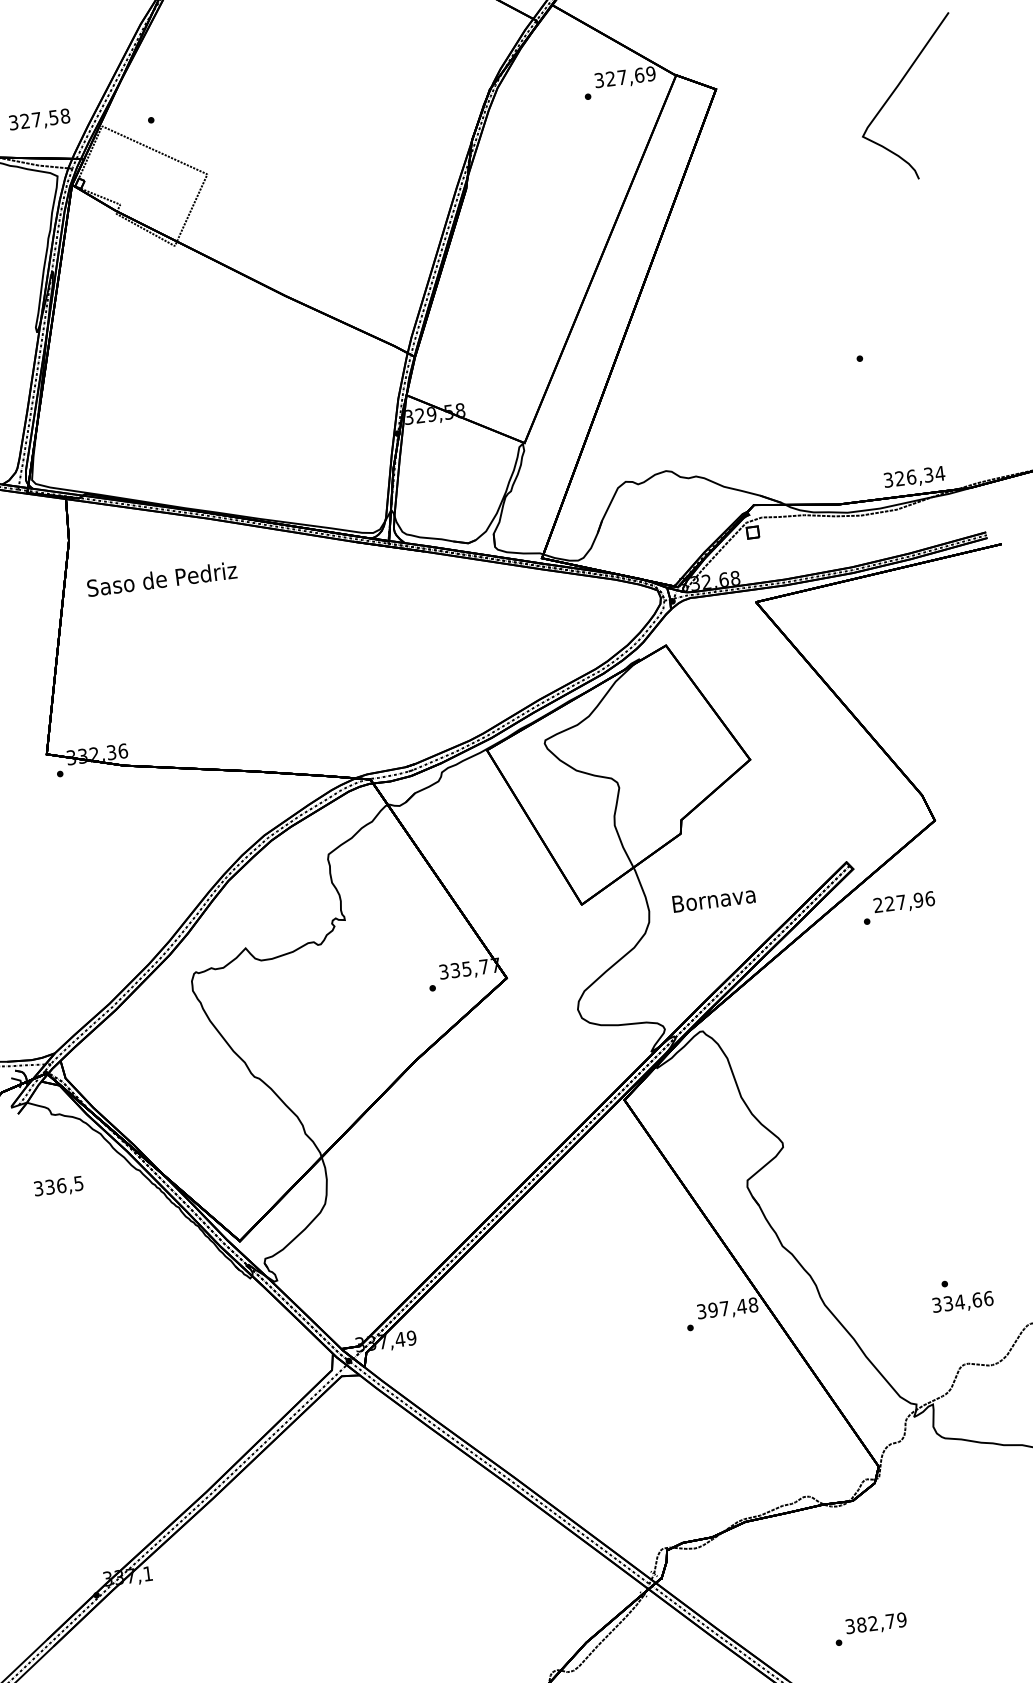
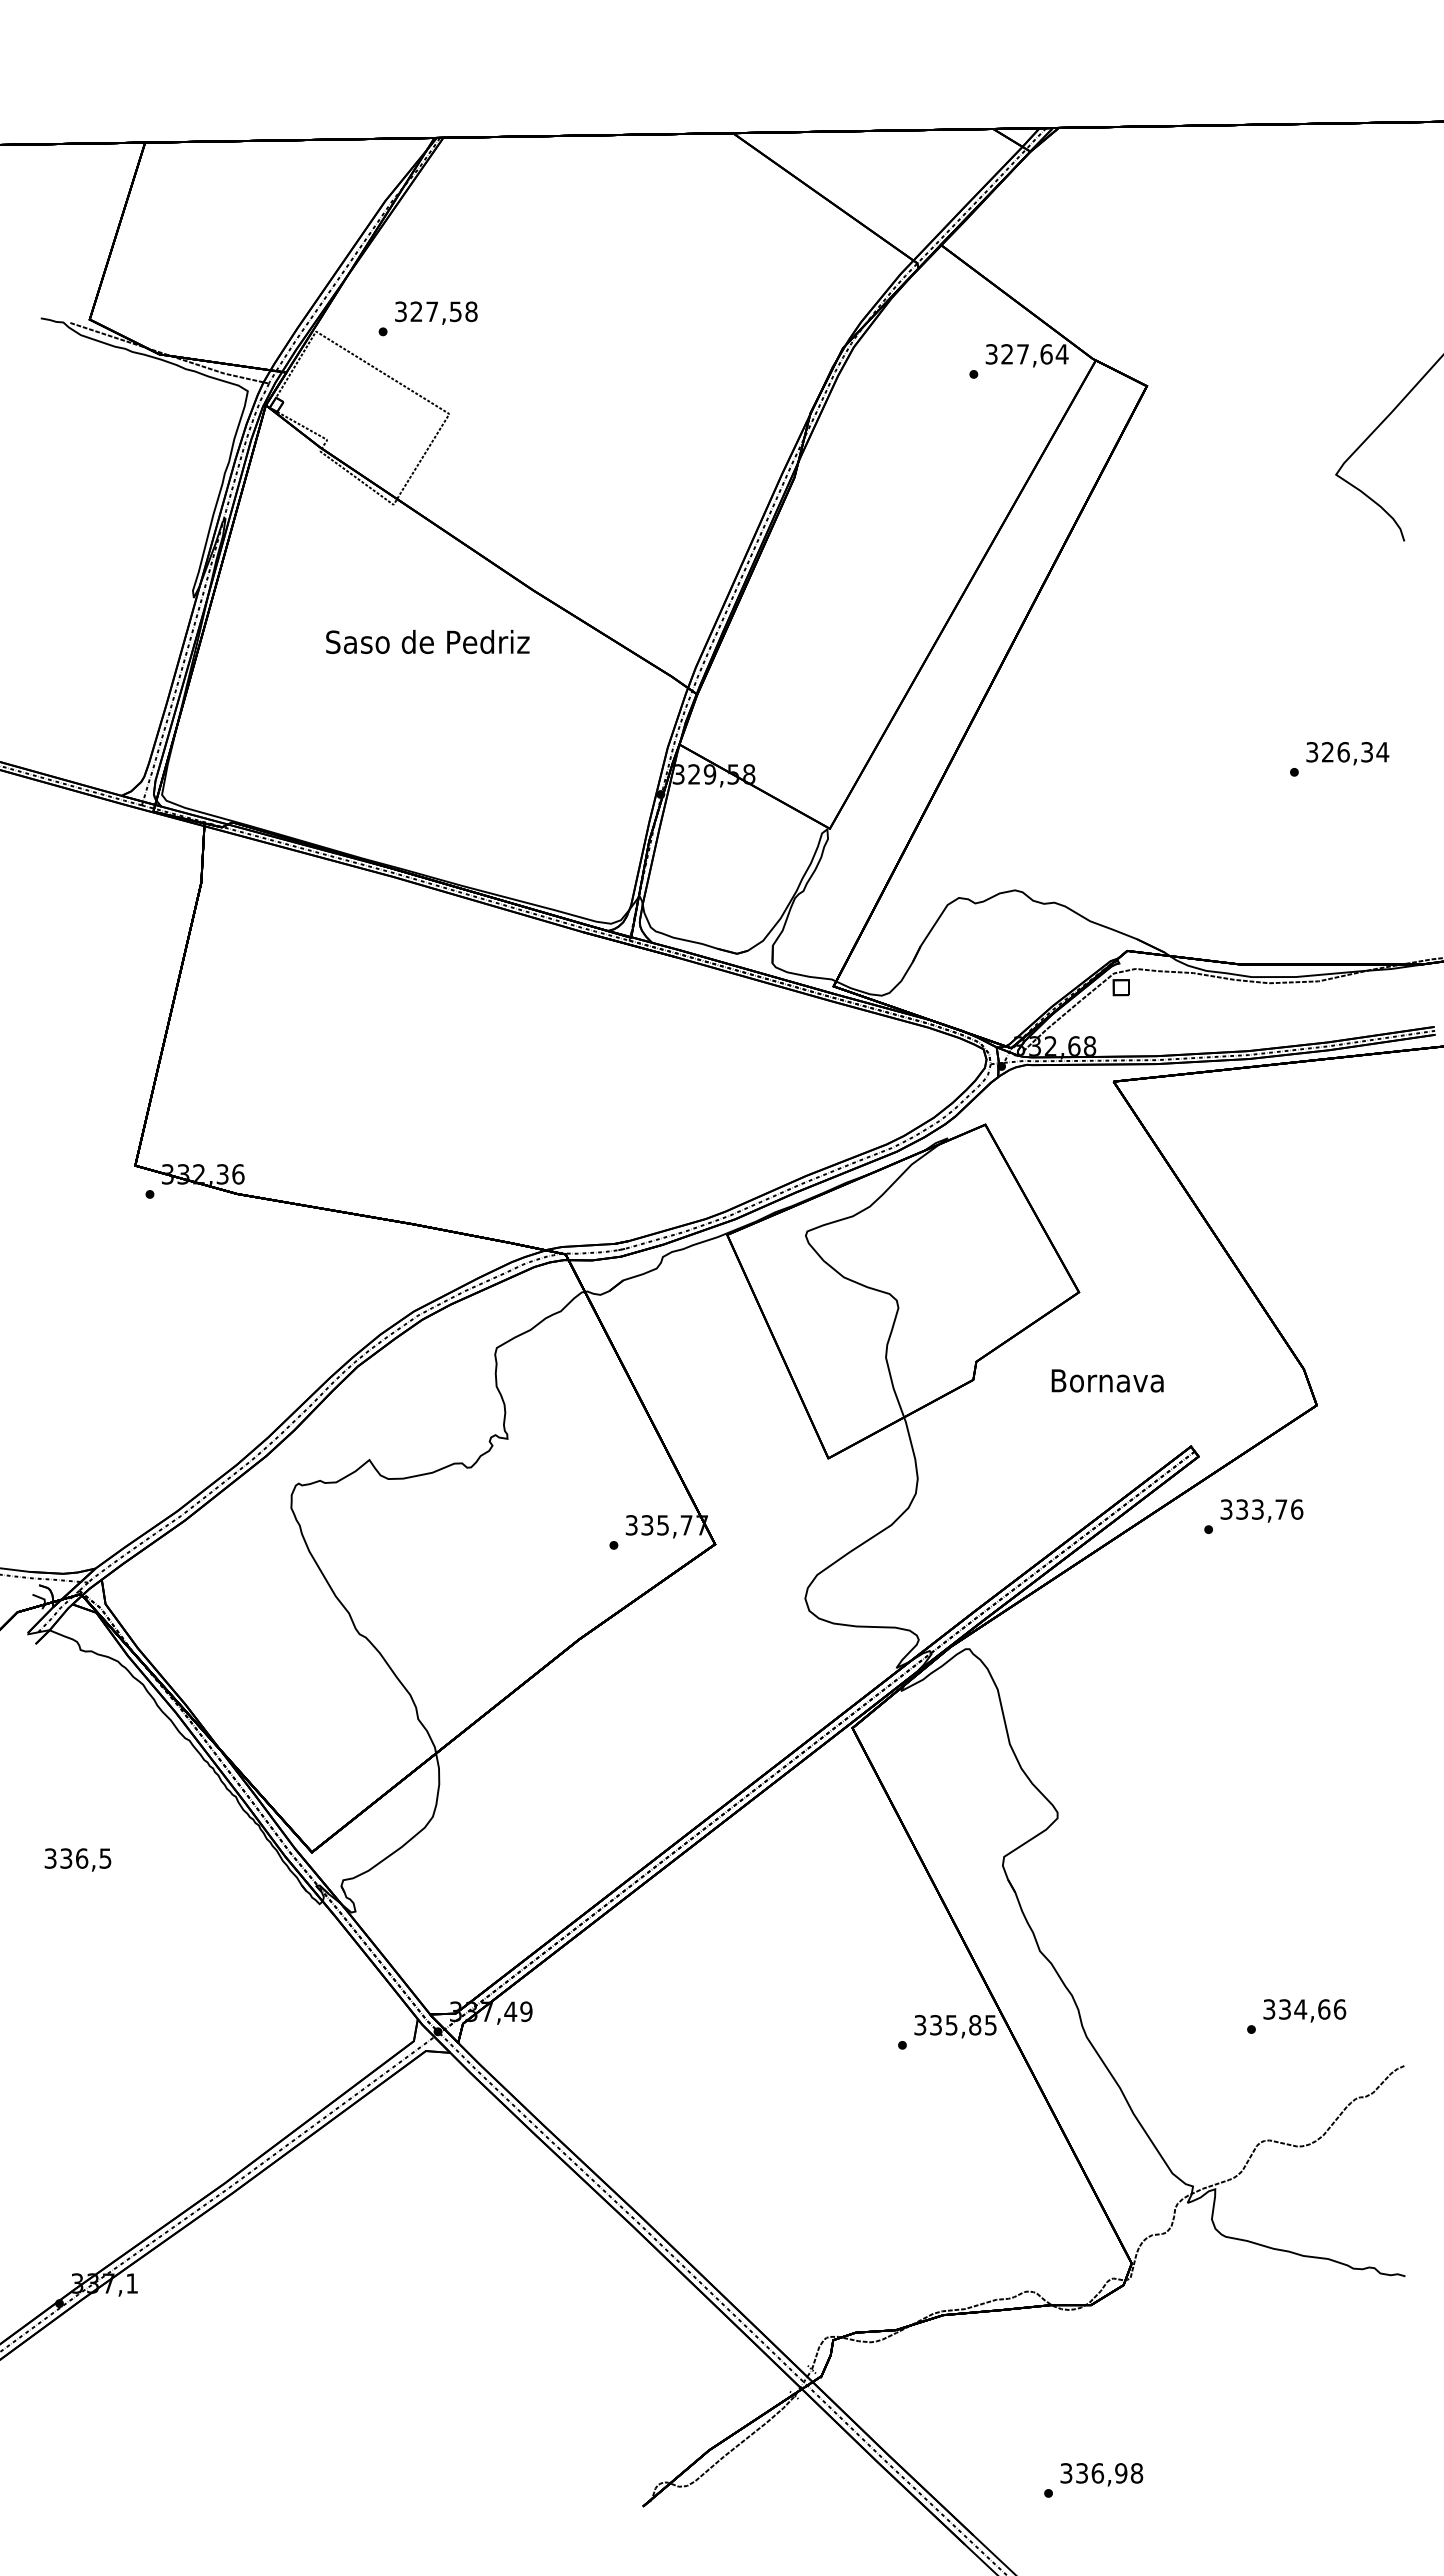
text: (650, 74) -> (1061, 354), 327,69 -> 327,64
text: (39, 119) -> (436, 312), moved
text: (914, 477) -> (1347, 753), moved
text: (161, 578) -> (427, 641), moved
text: (713, 899) -> (1107, 1380), moved
text: (898, 902) -> (1253, 1509), 227,96 -> 333,76
text: (58, 1186) -> (77, 1859), moved
text: (962, 1302) -> (1304, 2010), moved
text: (732, 1307) -> (962, 2025), 397,48 -> 335,85
text: (881, 1622) -> (1109, 2473), 382,79 -> 336,98

